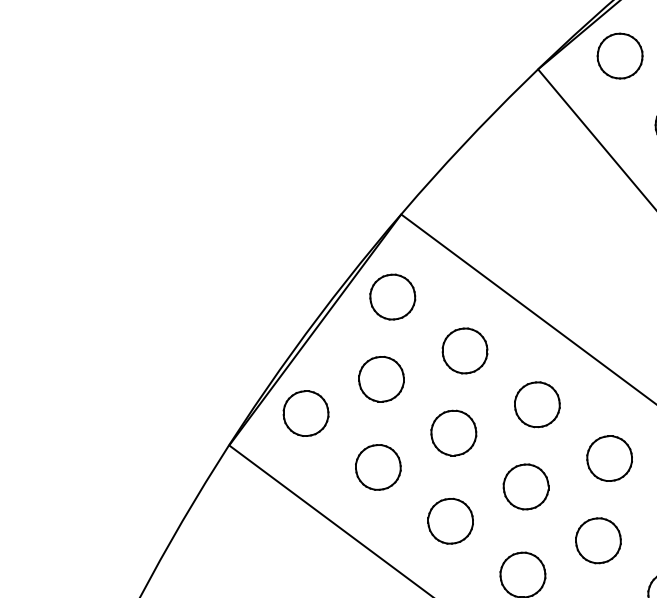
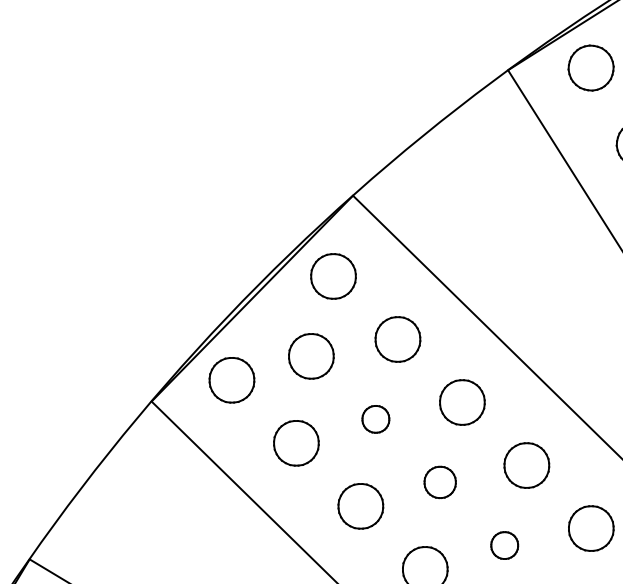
part: (453, 432) -> (375, 418), size x0.6
part: (525, 486) -> (439, 481), size x0.7
part: (598, 540) -> (504, 545), size x0.6

